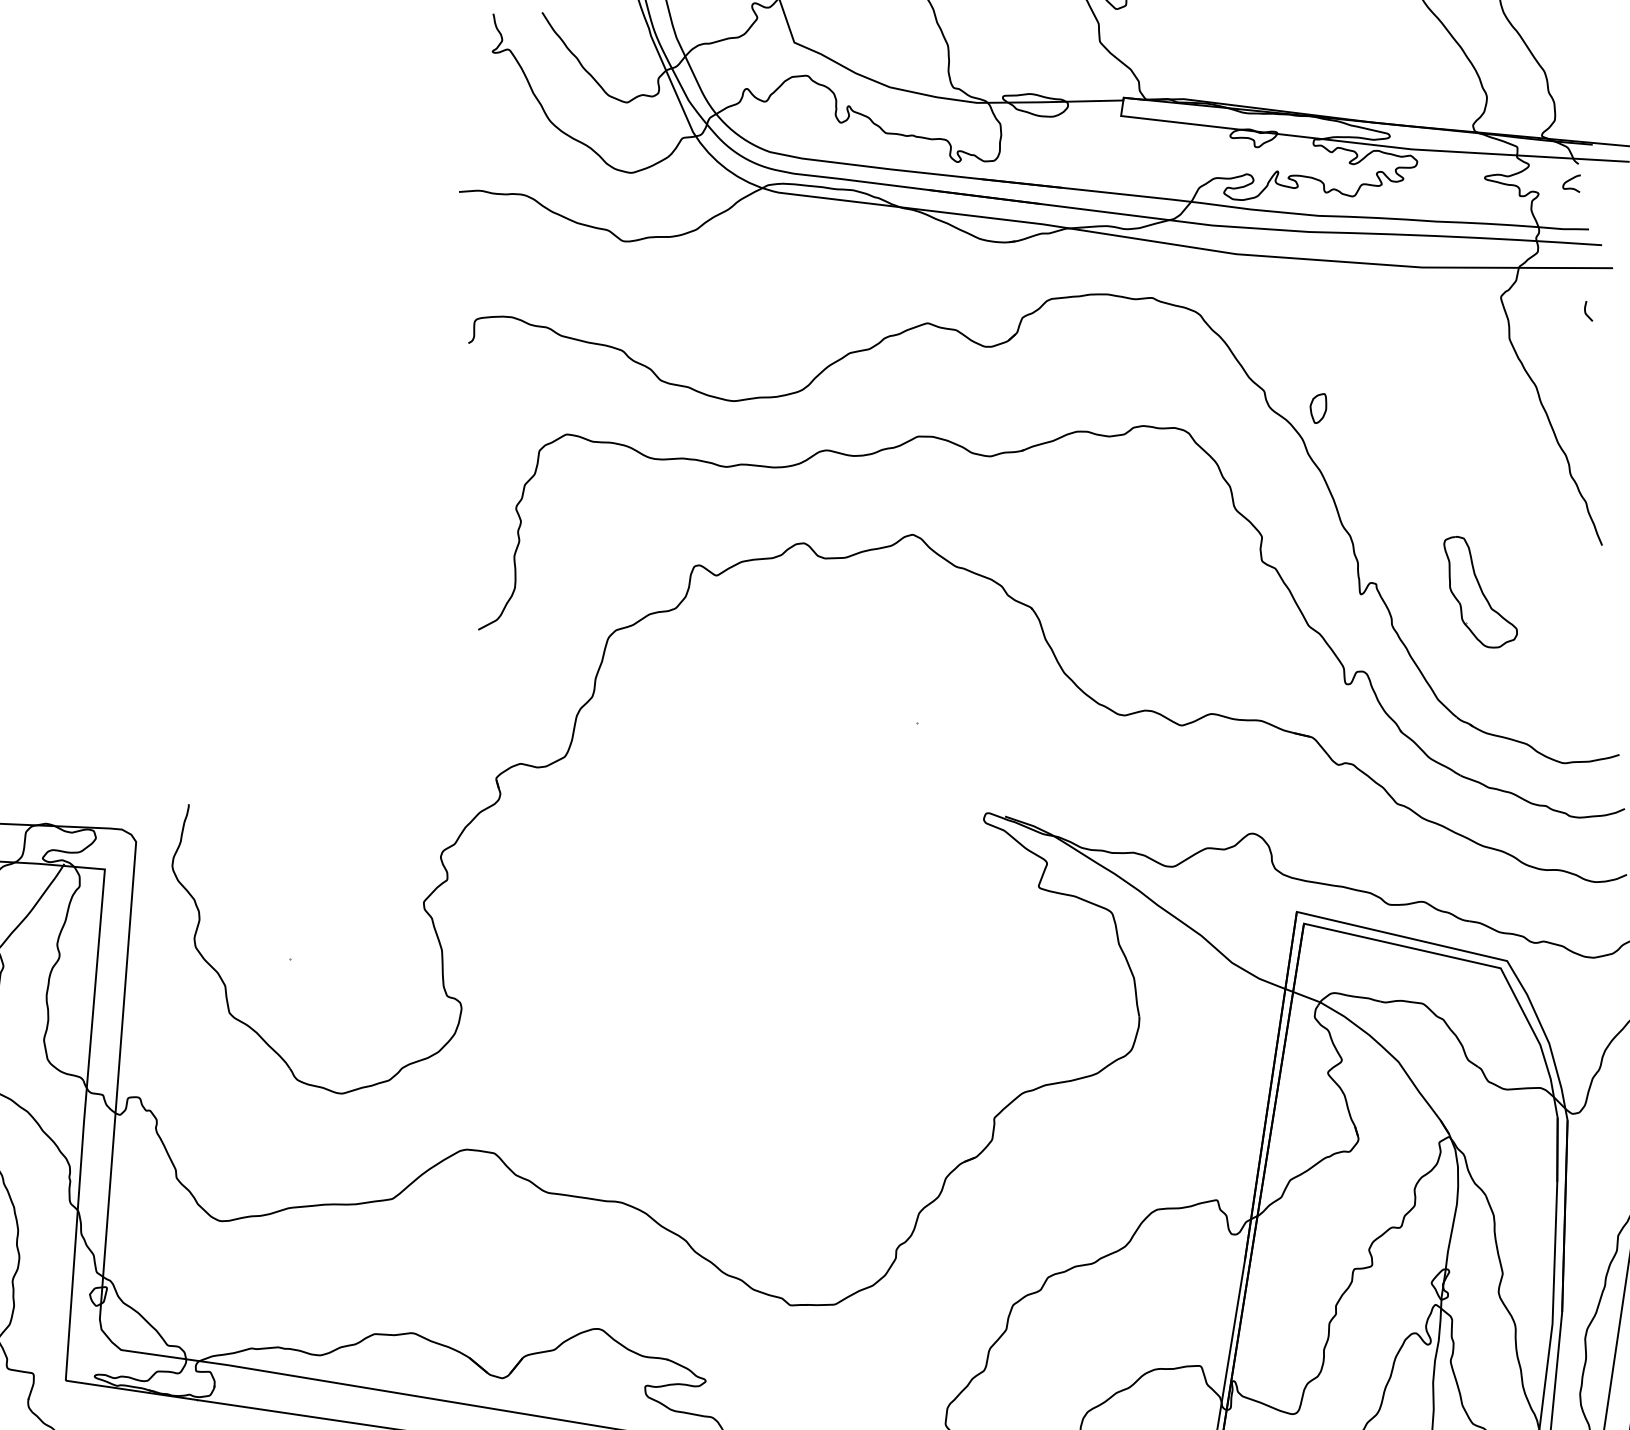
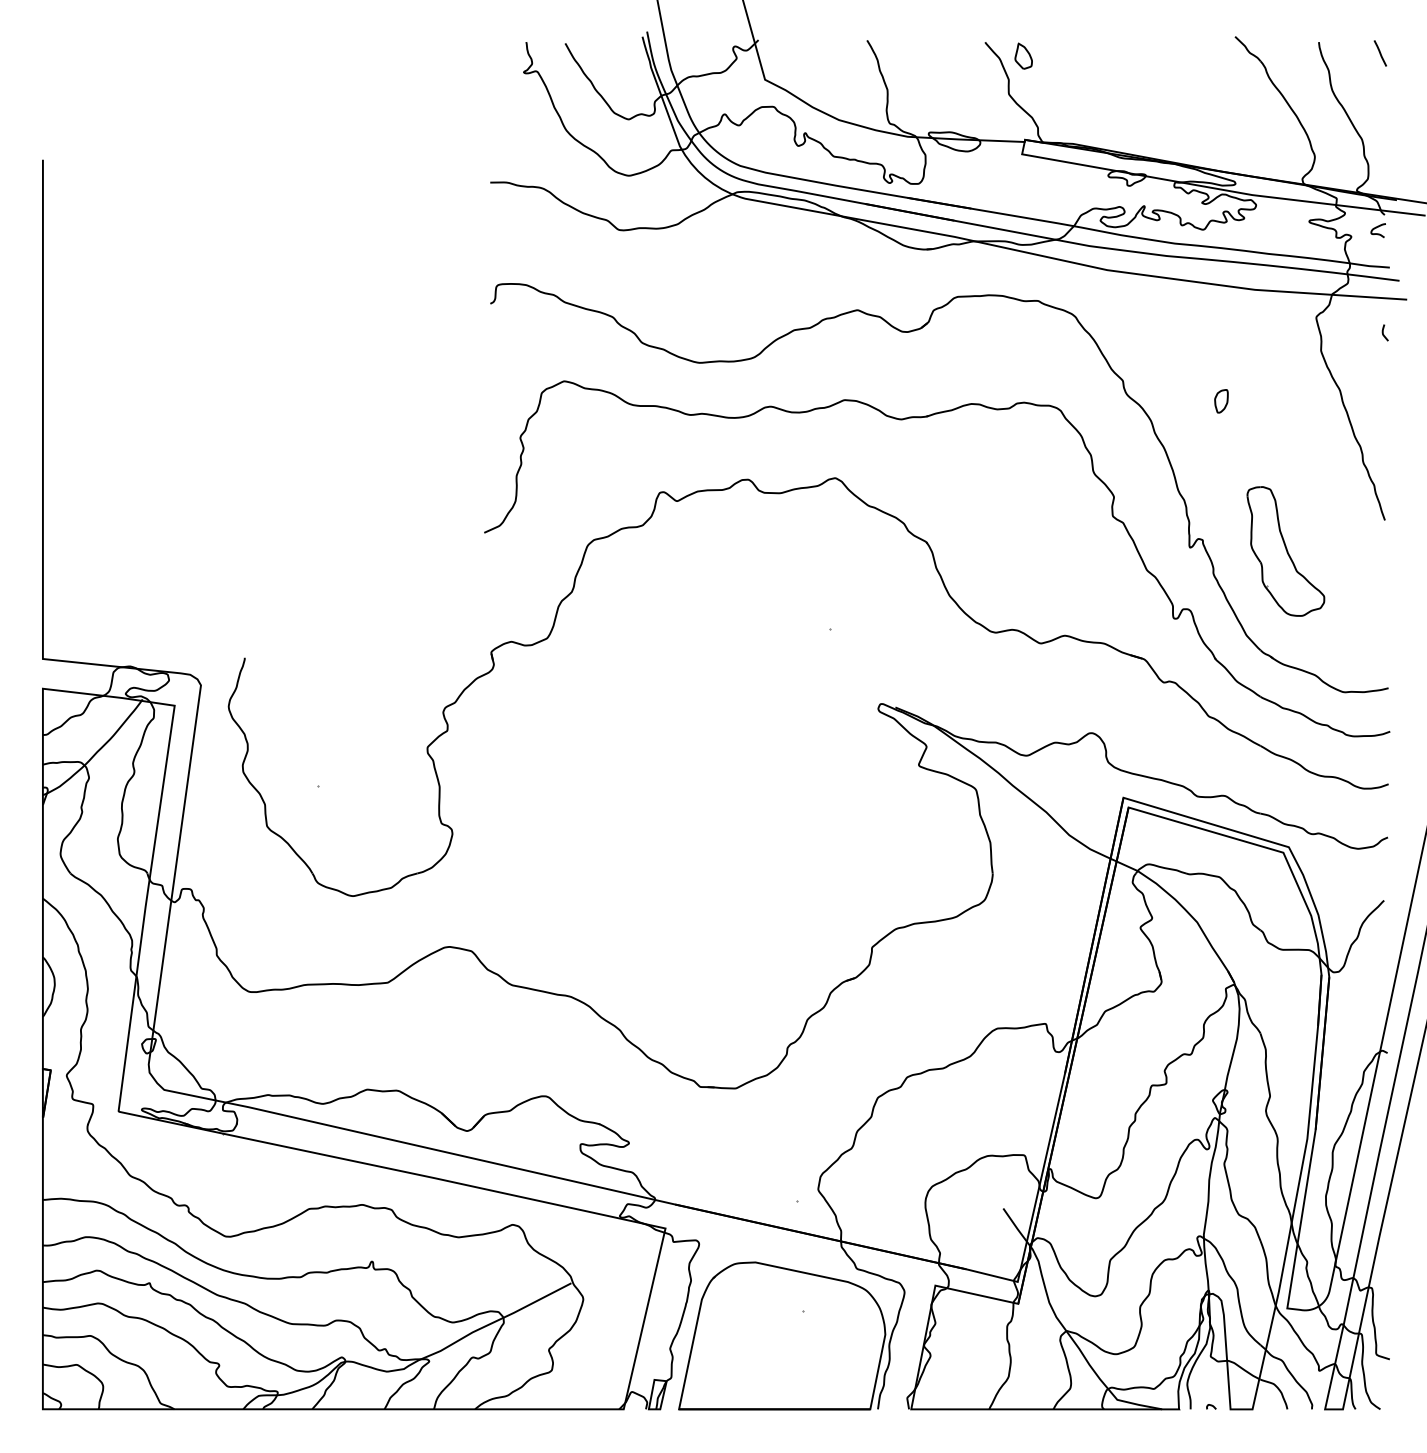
part: (1318, 408) -> (1221, 401), moved
part: (1480, 591) -> (1285, 551), size x1.43

